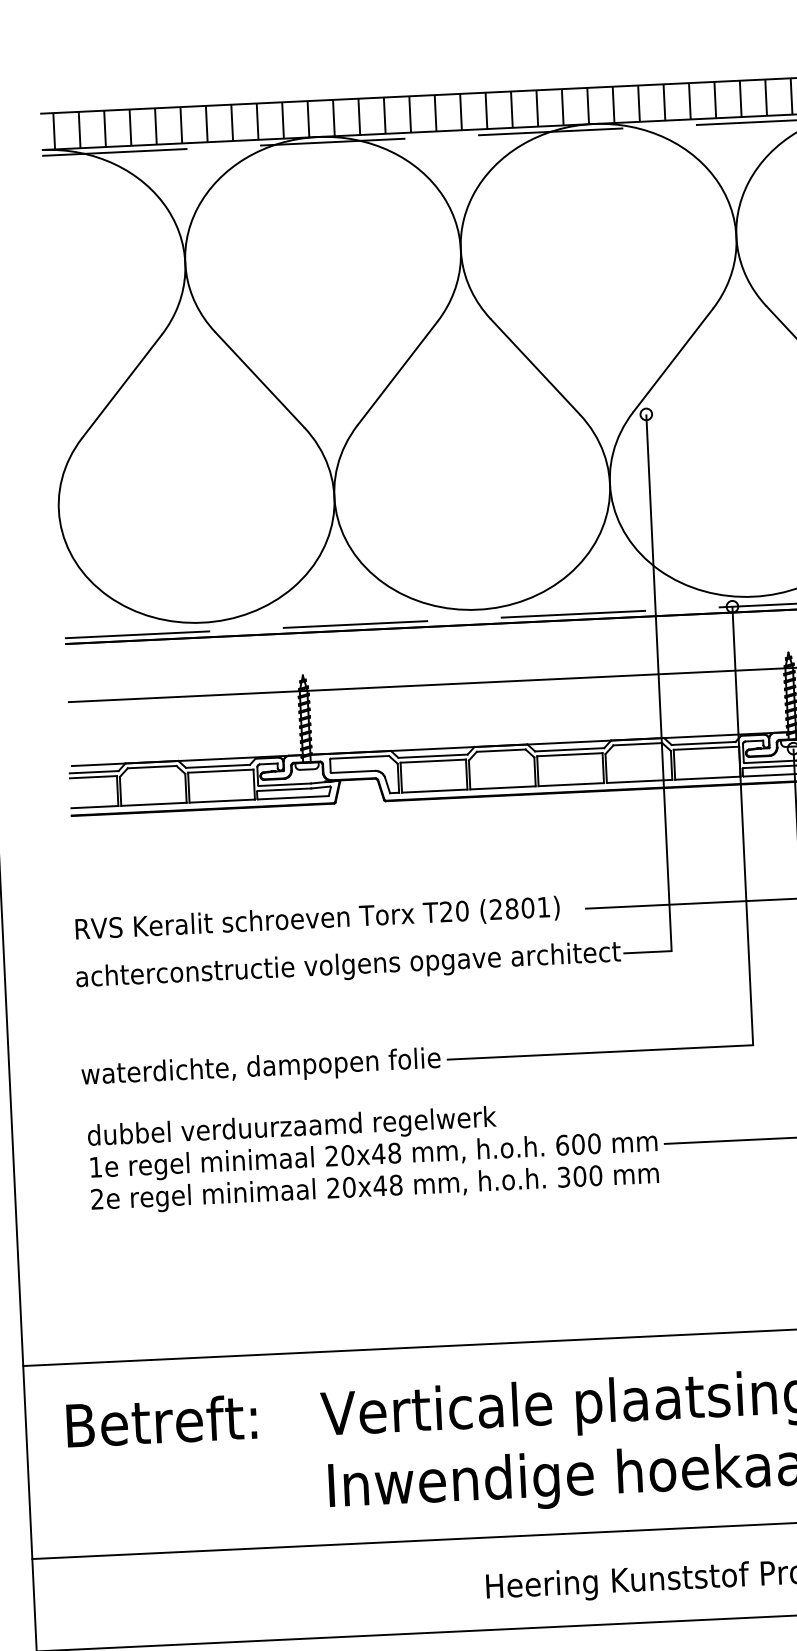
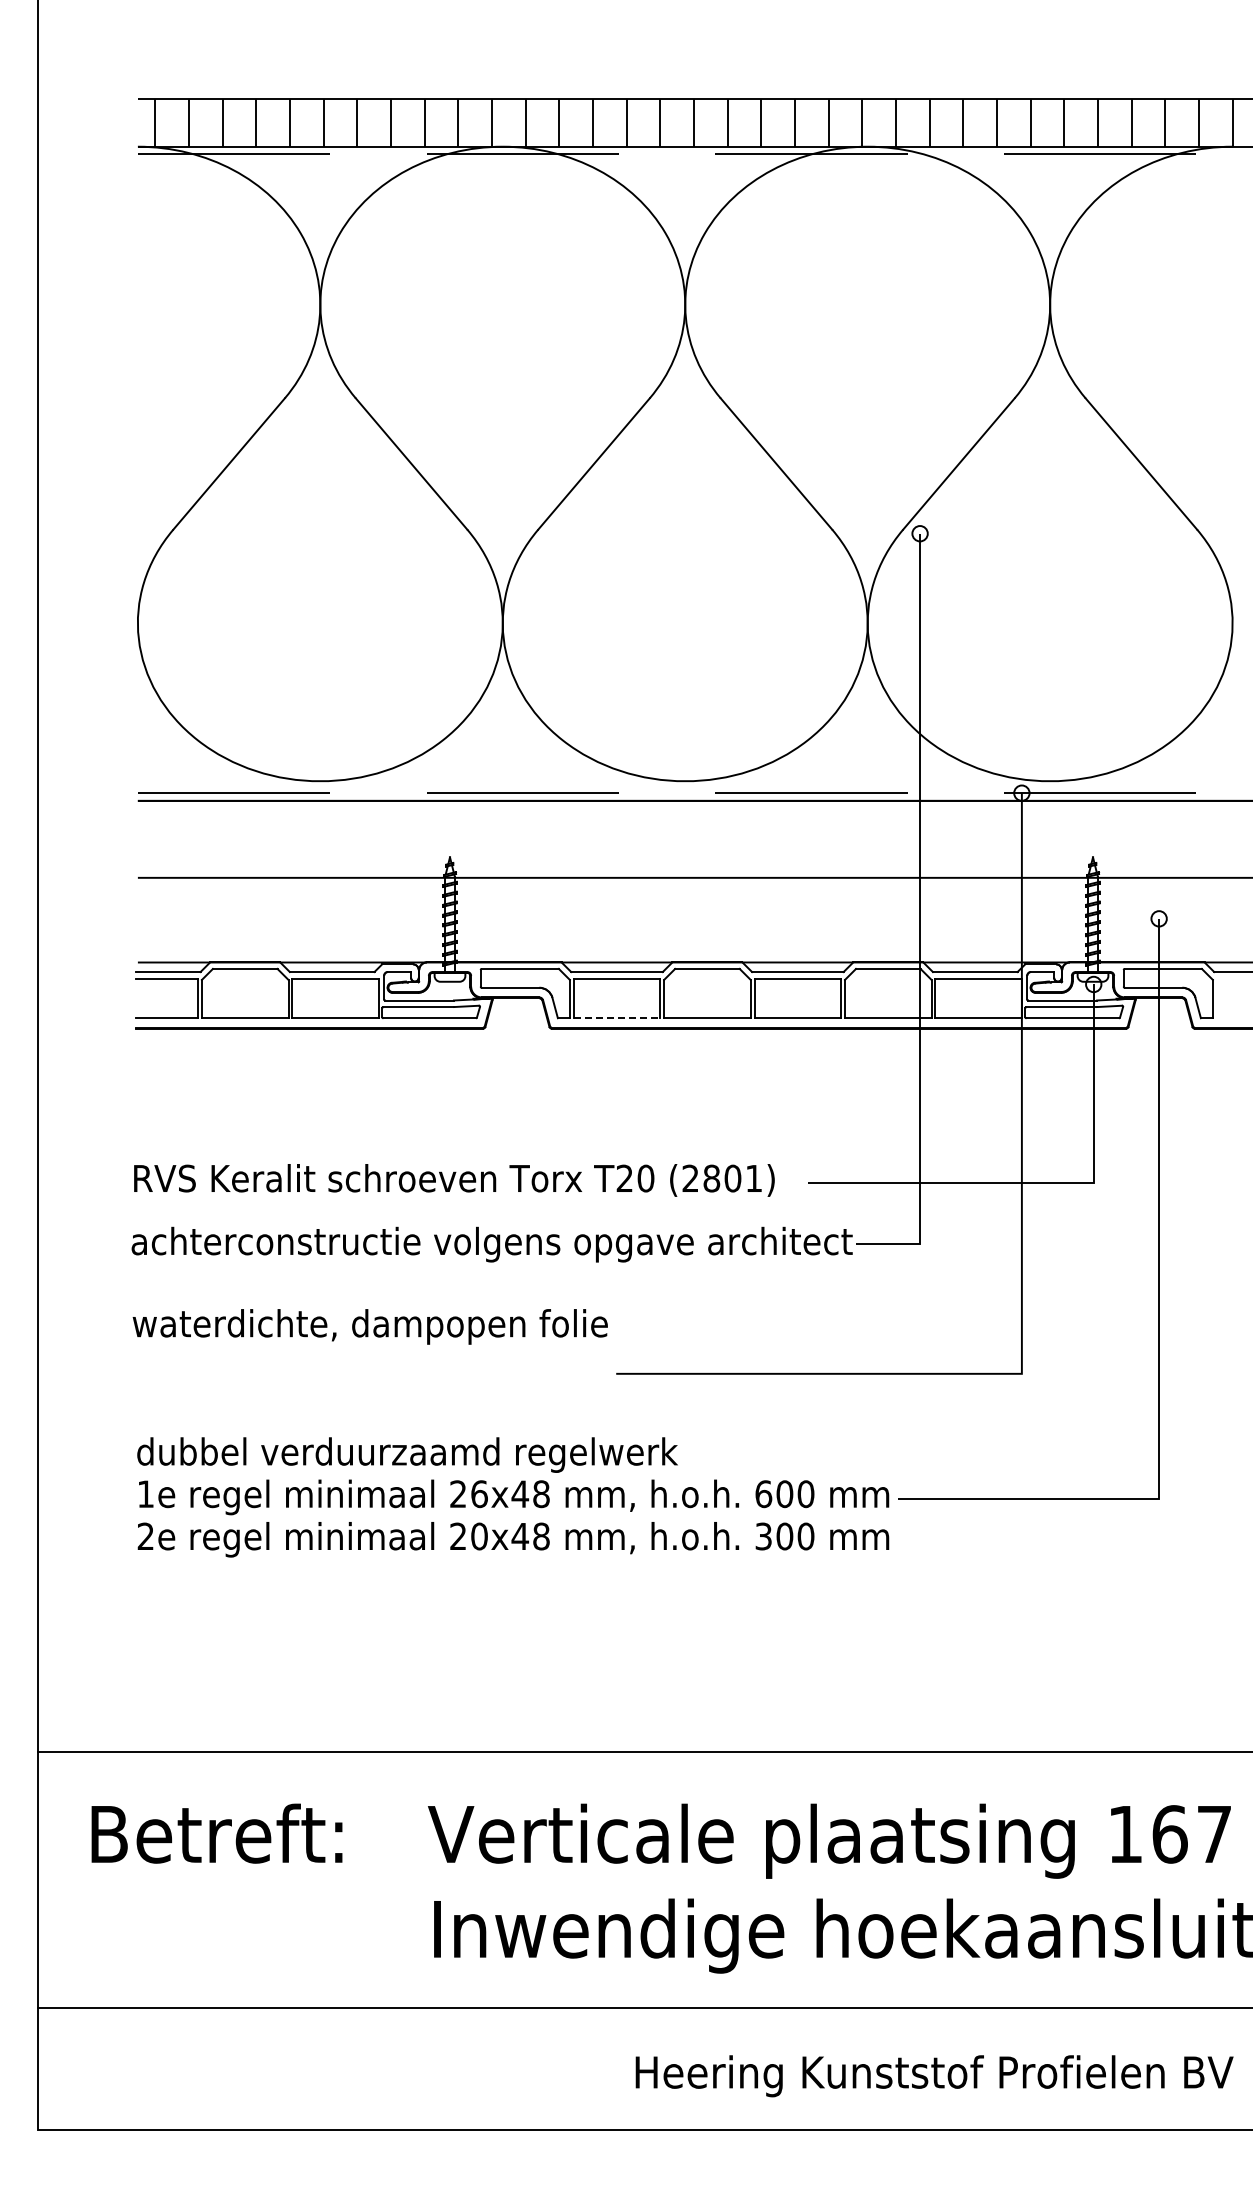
line: (435, 791) -> (617, 1018), solid -> dashed
text: (260, 1068) -> (369, 1326), moved
text: (347, 1154) -> (479, 1493), 20x48 -> 26x48

